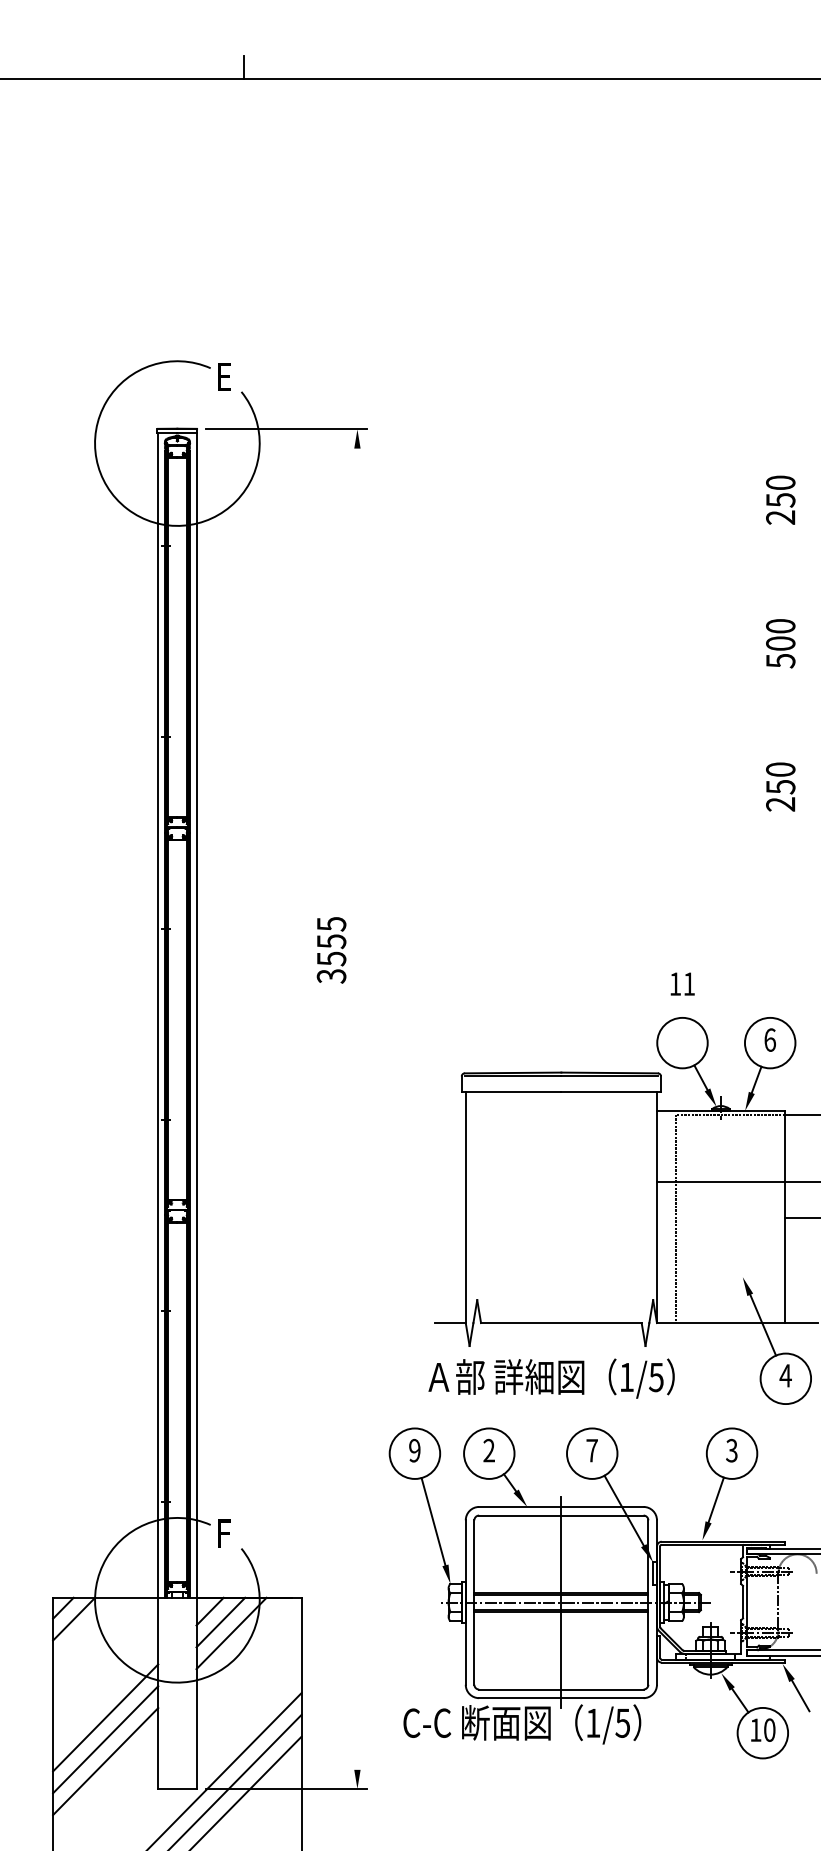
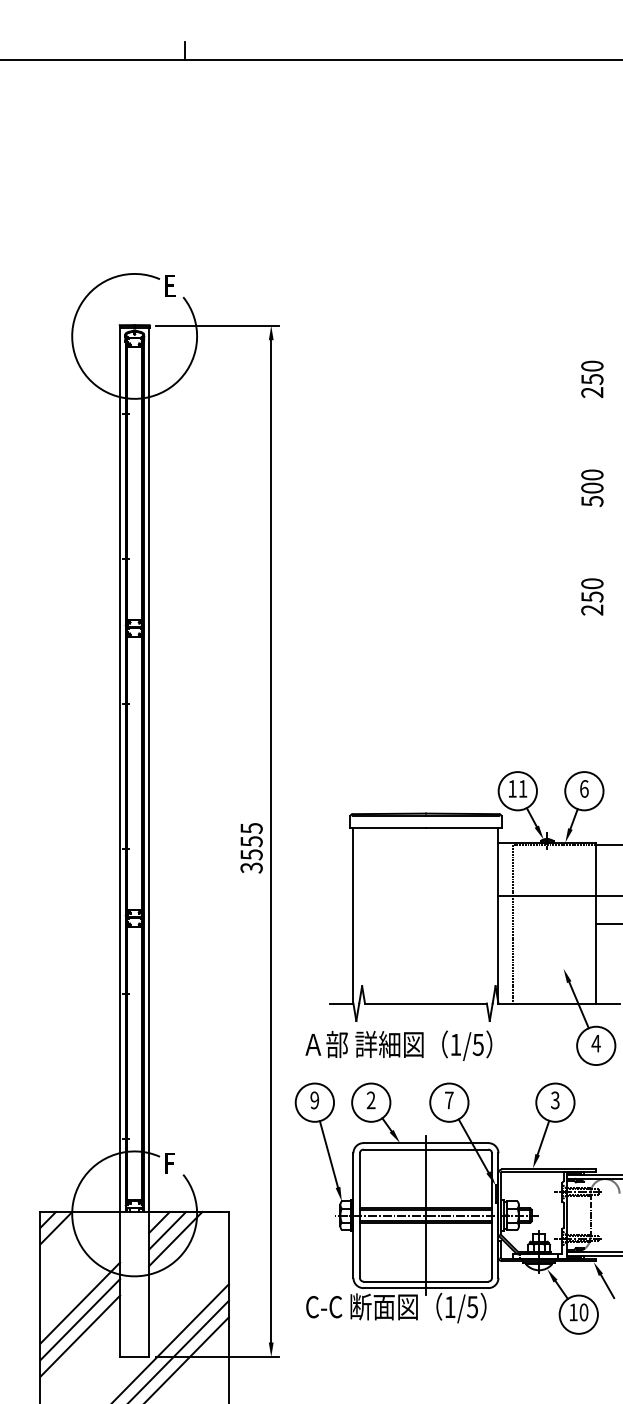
text: (331, 950) -> (251, 848), moved
text: (682, 983) -> (517, 788), moved
line: (357, 1108) -> (271, 840), added
text: (551, 1378) -> (398, 1045), moved

